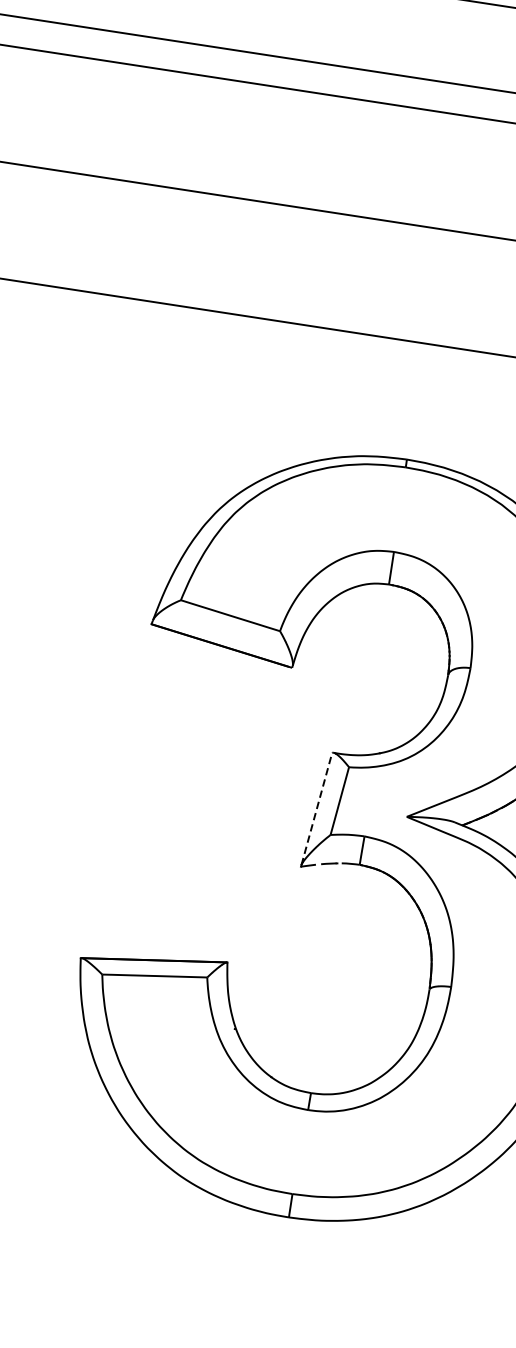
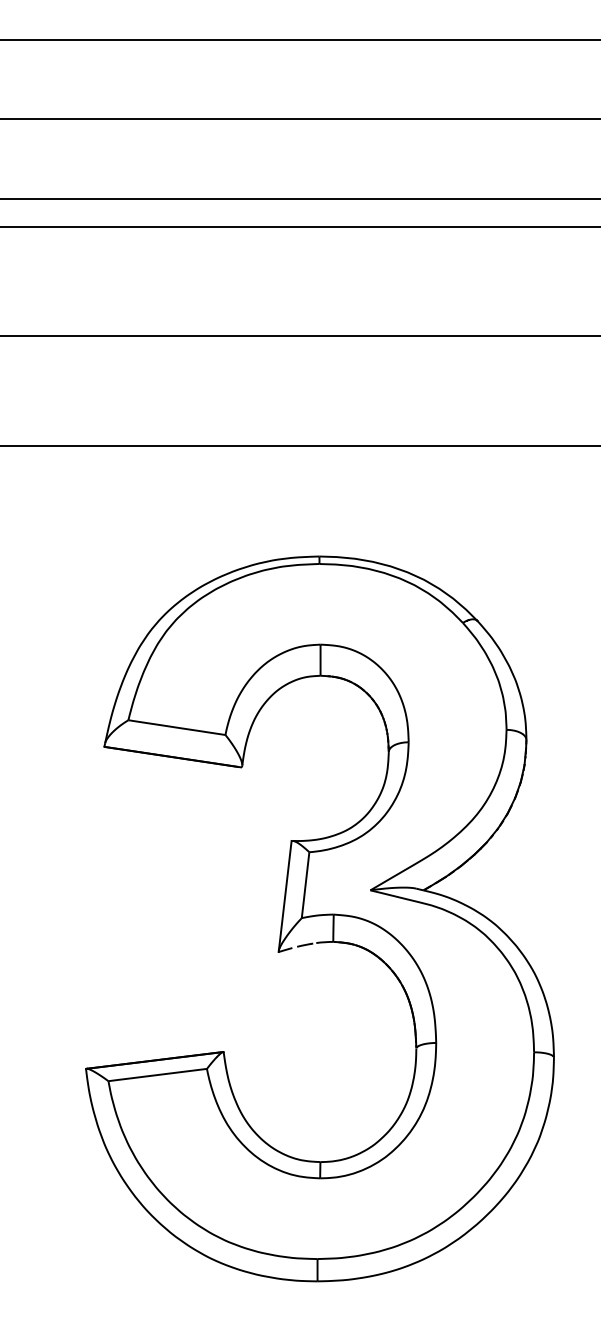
line: (317, 808) -> (285, 895), dashed -> solid

